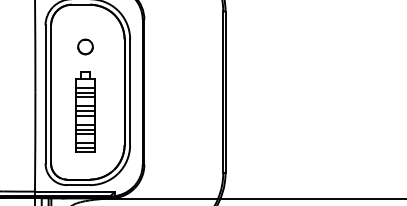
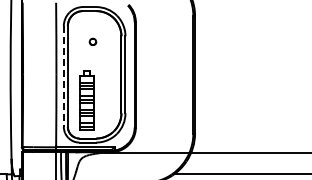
part: (84, 46) -> (92, 41), size x0.6
line: (45, 94) -> (63, 76), solid -> dashed
part: (84, 112) -> (86, 100), moved

